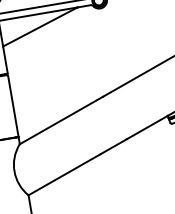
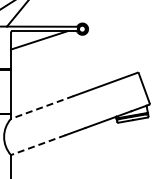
line: (60, 120) -> (41, 107), solid -> dashed
line: (63, 175) -> (37, 145), solid -> dashed

